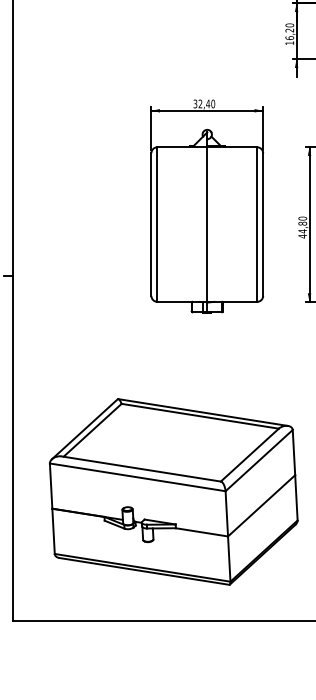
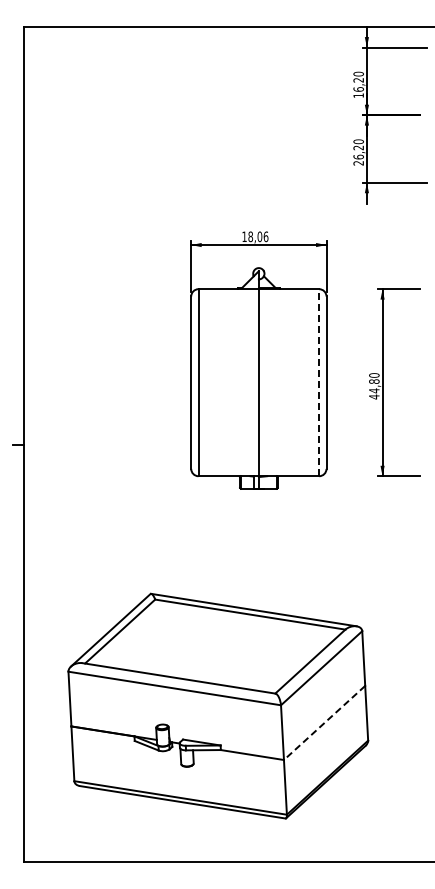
text: (289, 43) -> (358, 163), 16,20 -> 26,20
text: (204, 103) -> (255, 236), 32,40 -> 18,06
line: (257, 224) -> (319, 382), solid -> dashed
line: (261, 505) -> (324, 722), solid -> dashed

